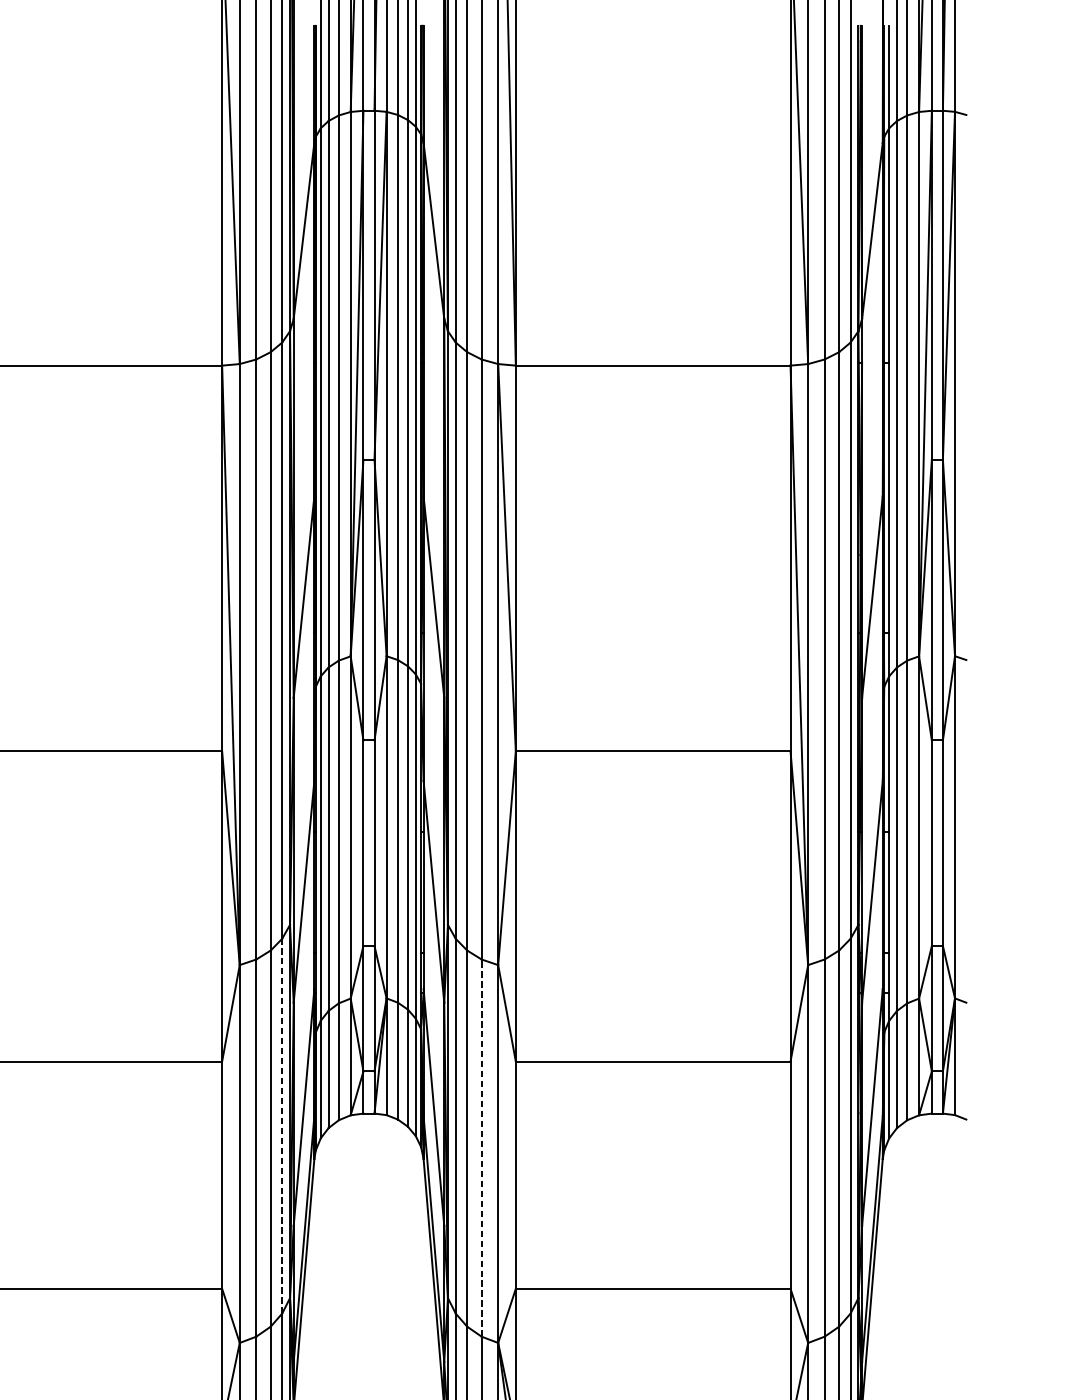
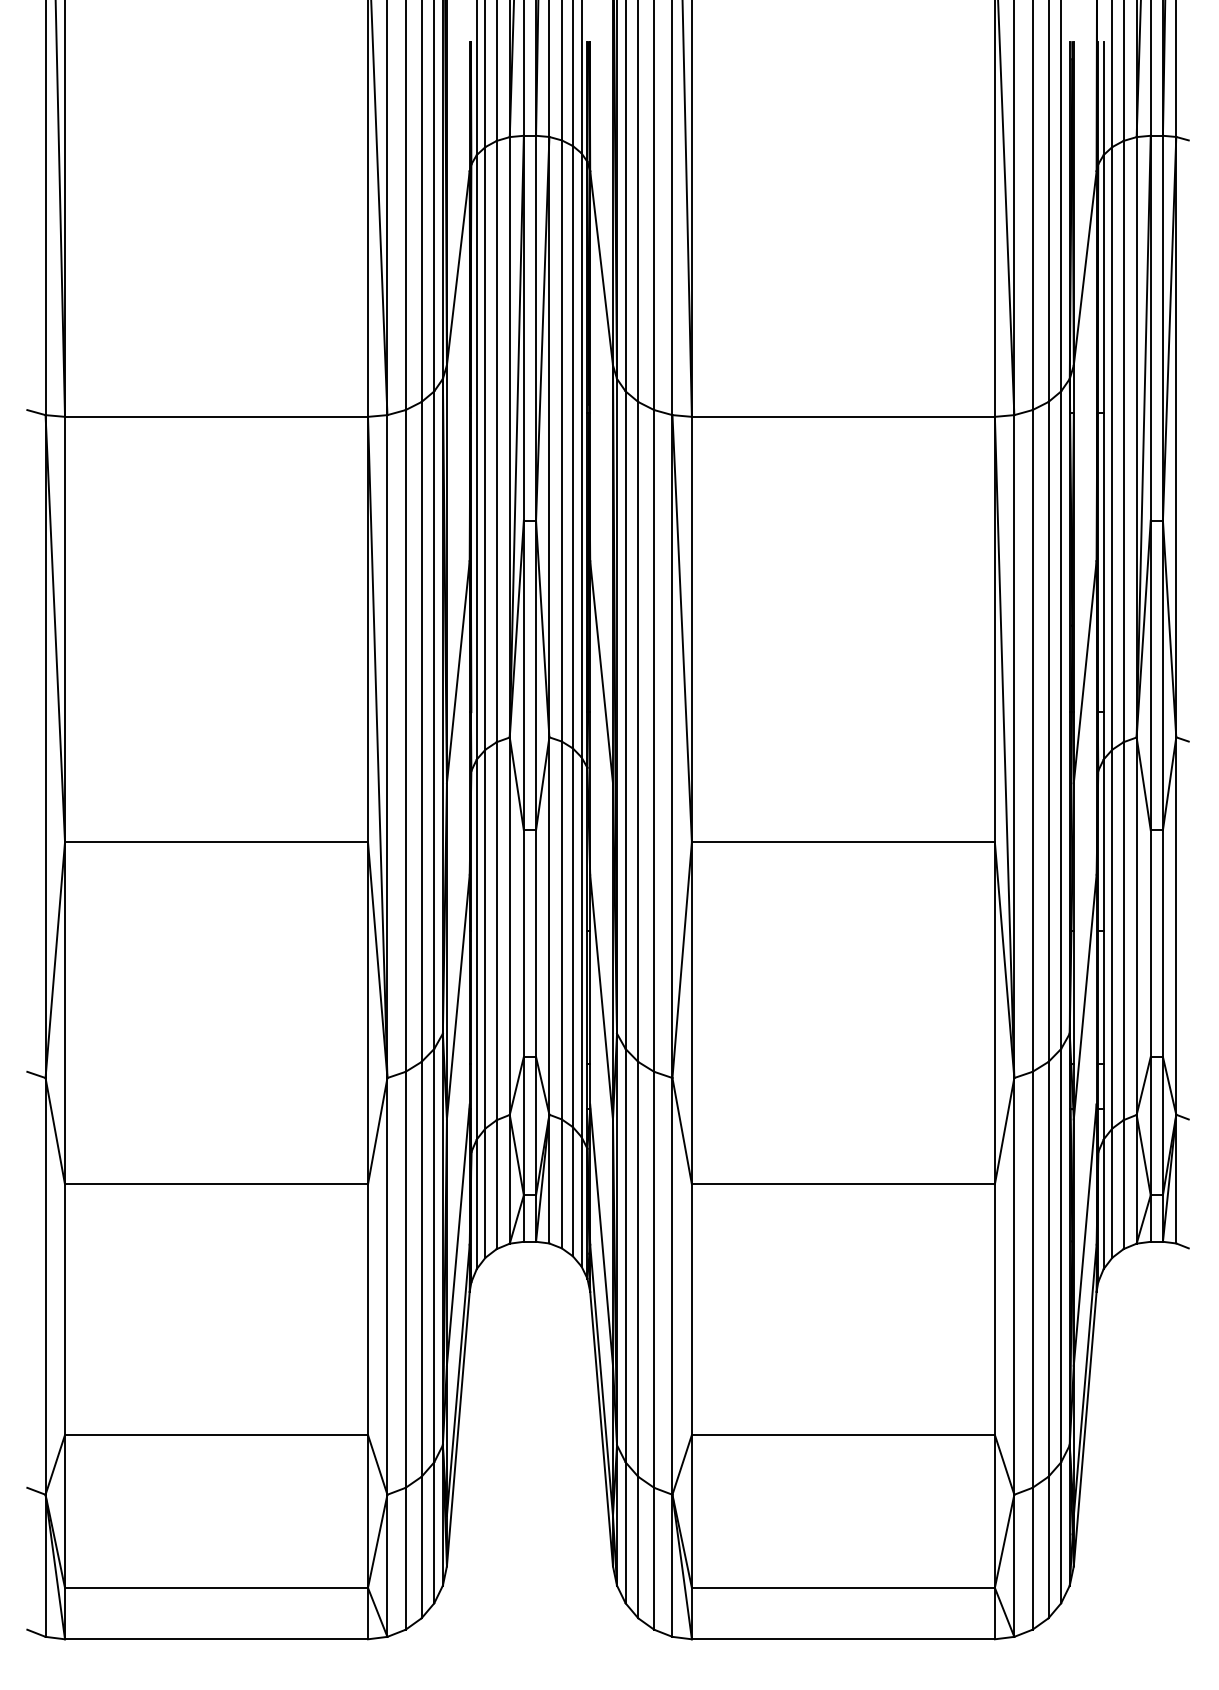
line: (282, 1126) -> (434, 1255), dashed -> solid
line: (481, 1147) -> (654, 1279), dashed -> solid

